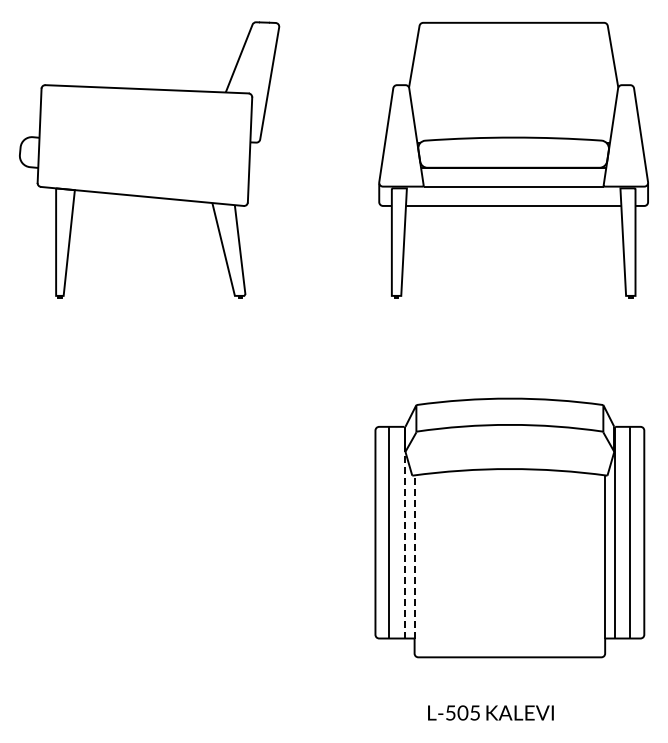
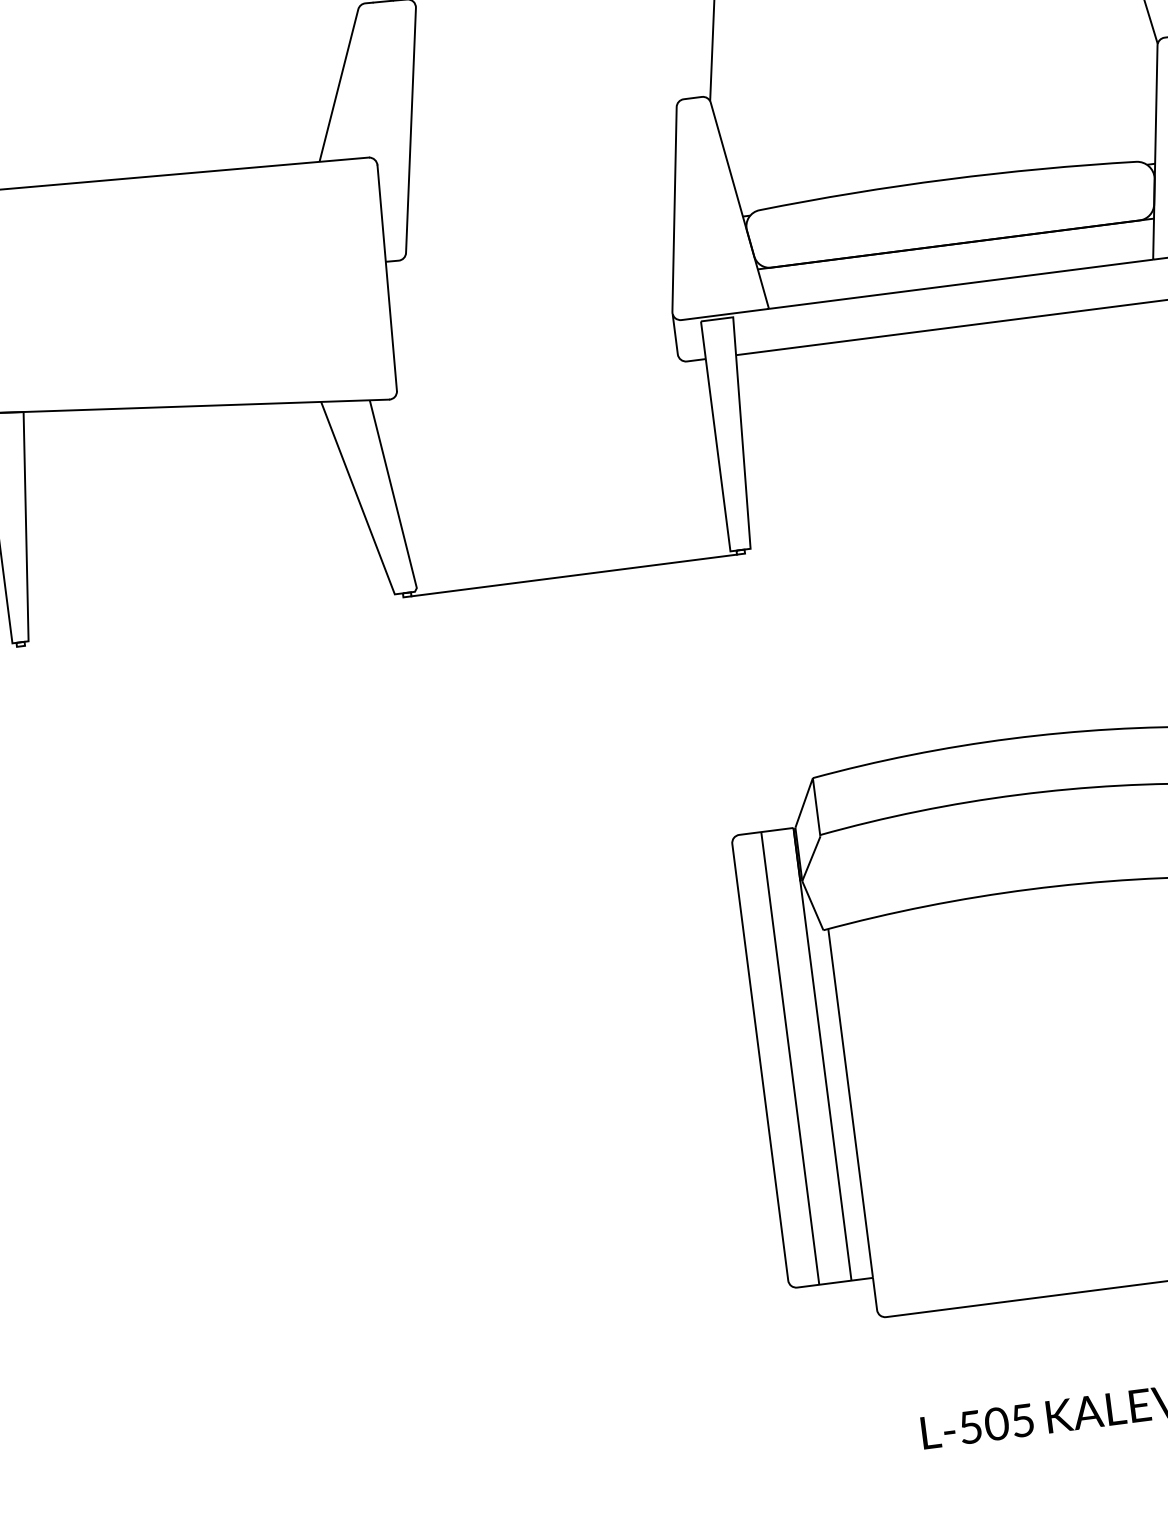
line: (318, 297) -> (574, 574), added
line: (404, 532) -> (822, 1053), dashed -> solid
line: (414, 556) -> (850, 1102), dashed -> solid

